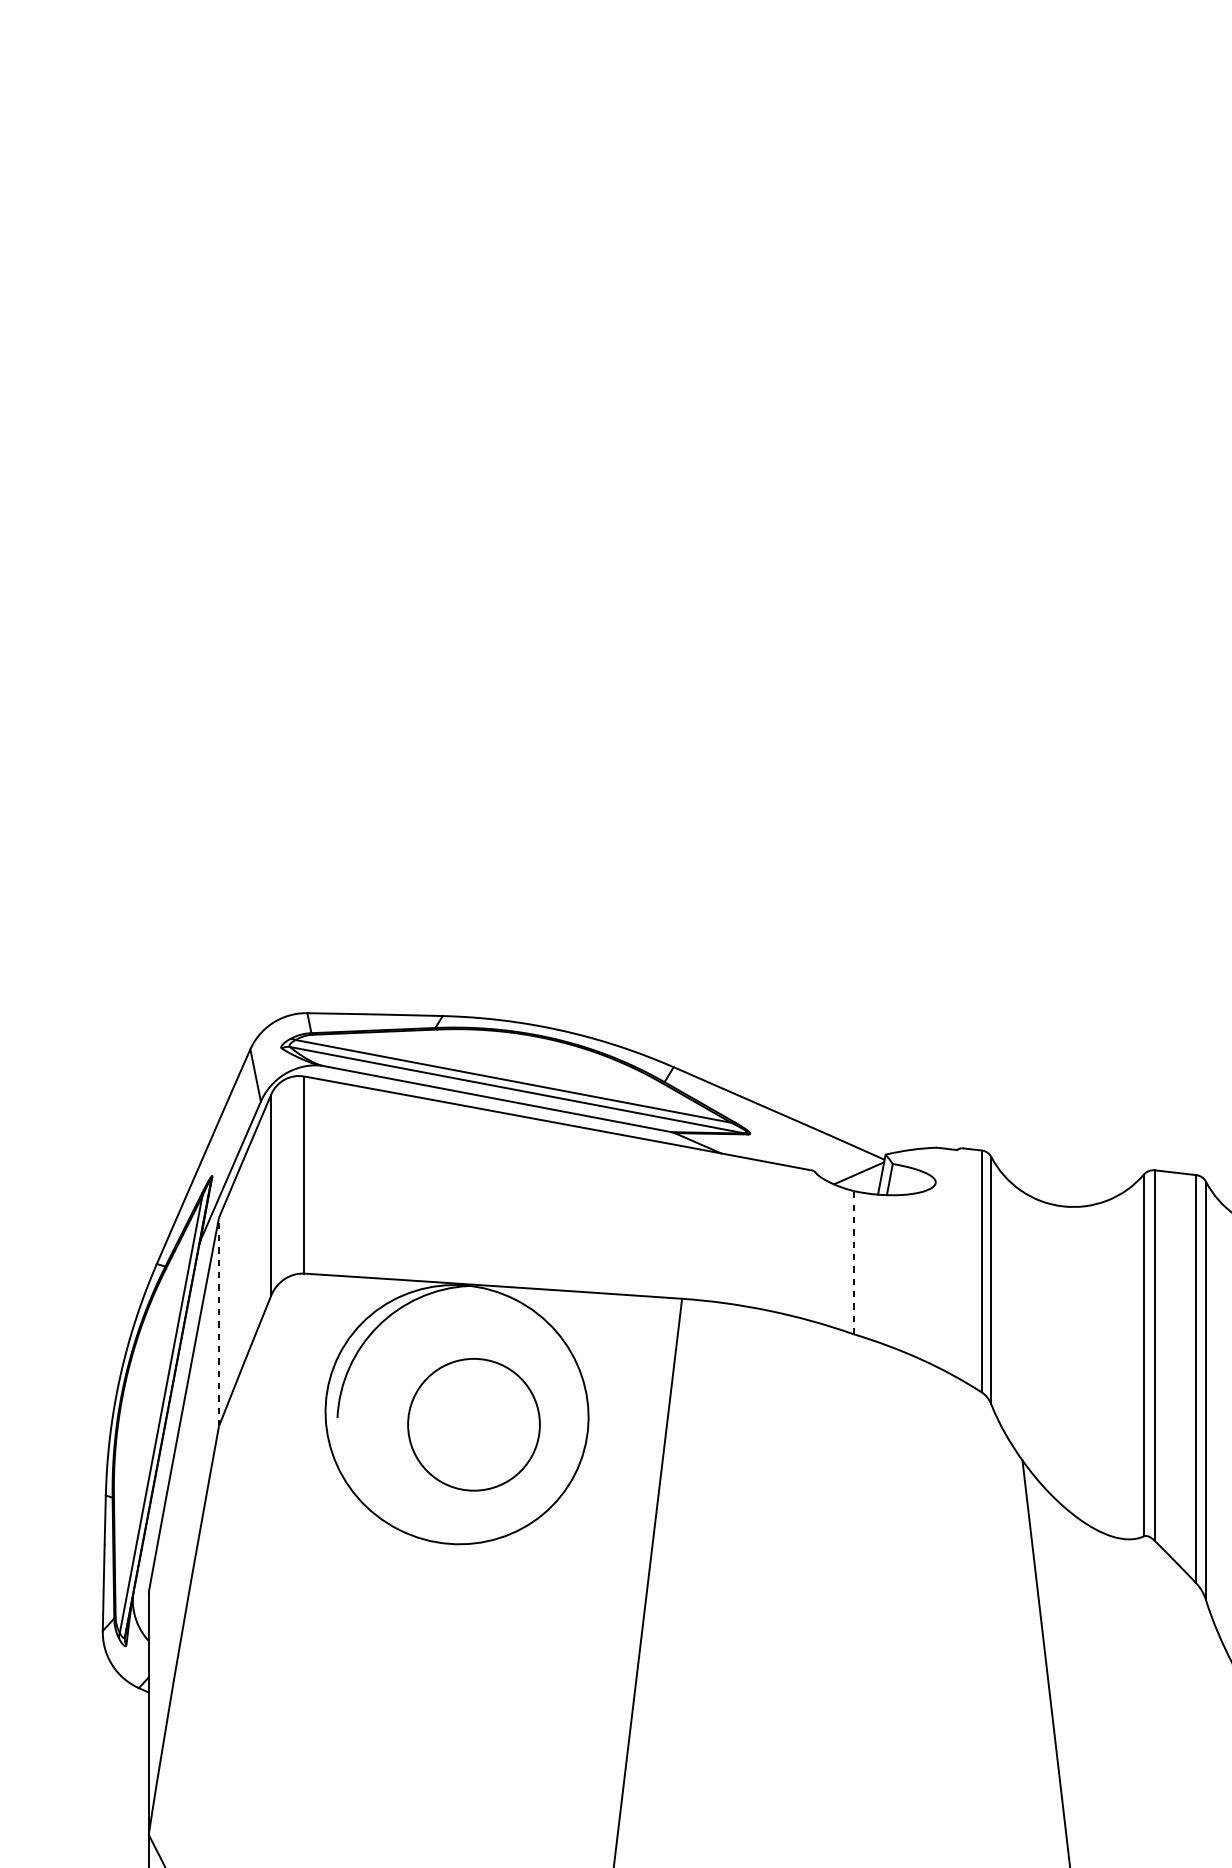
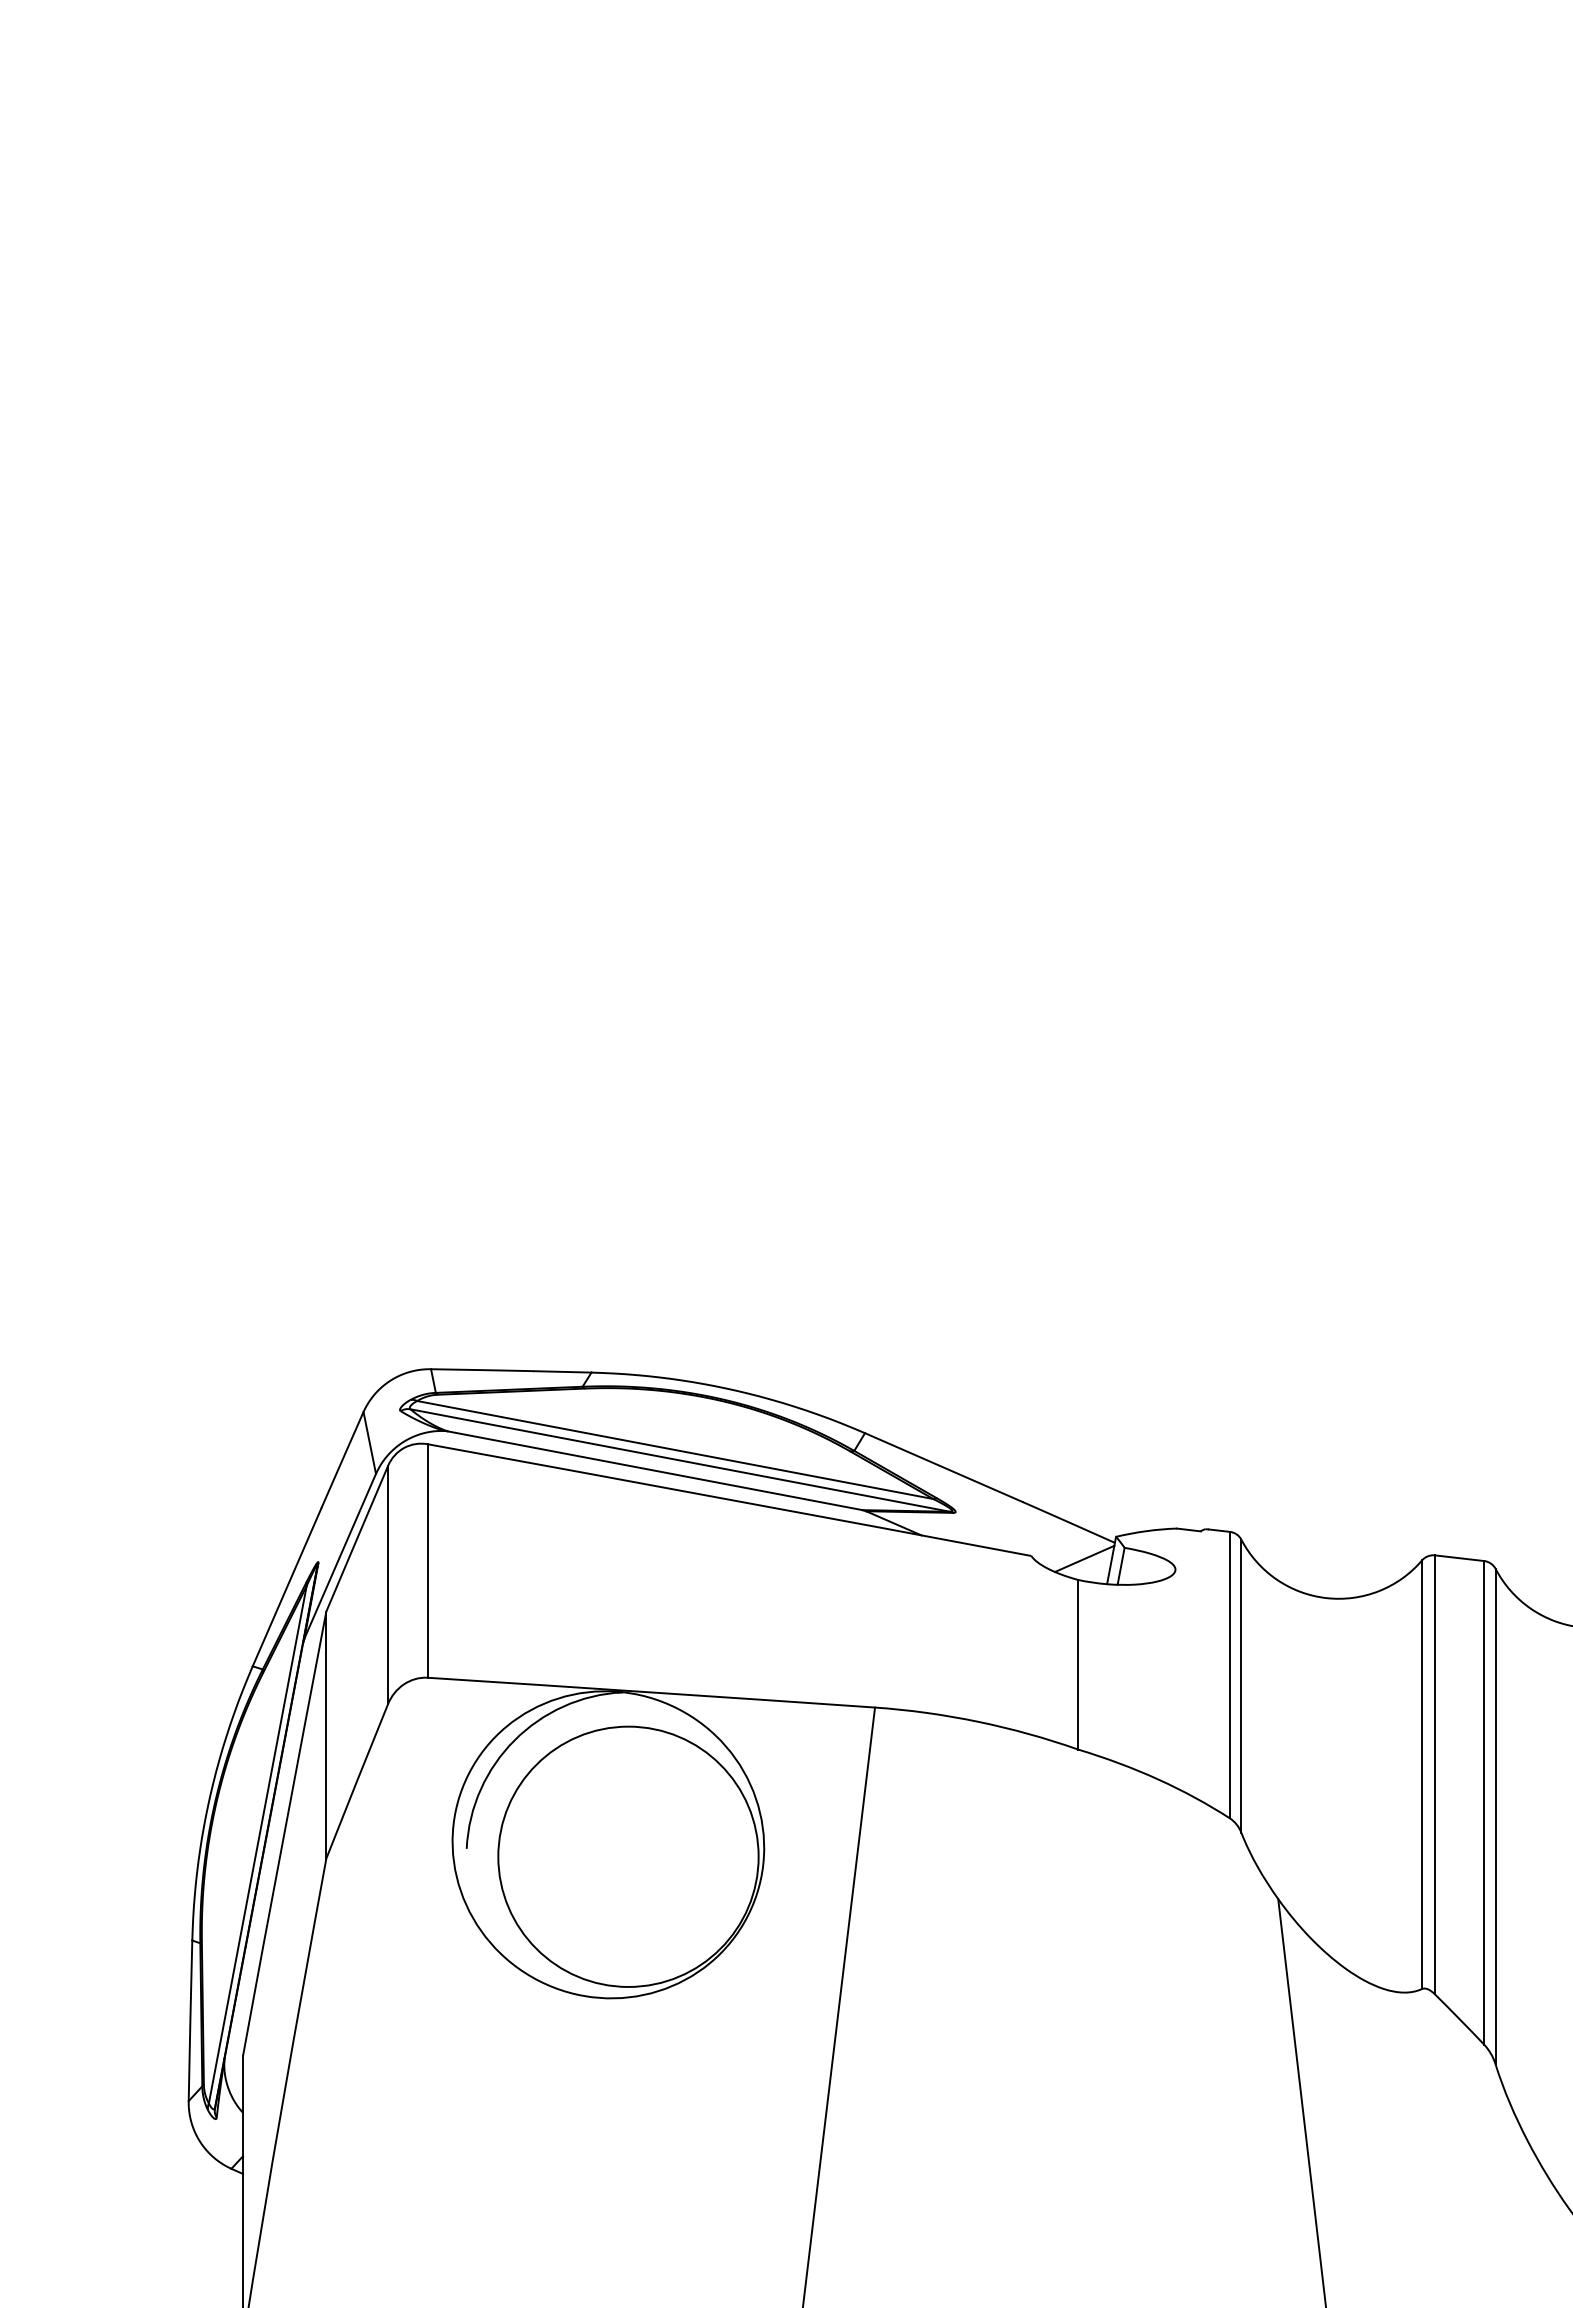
line: (853, 1262) -> (1078, 1664), dashed -> solid
line: (219, 1322) -> (326, 1735), dashed -> solid
circle: (474, 1424) -> (628, 1856), size x1.67

